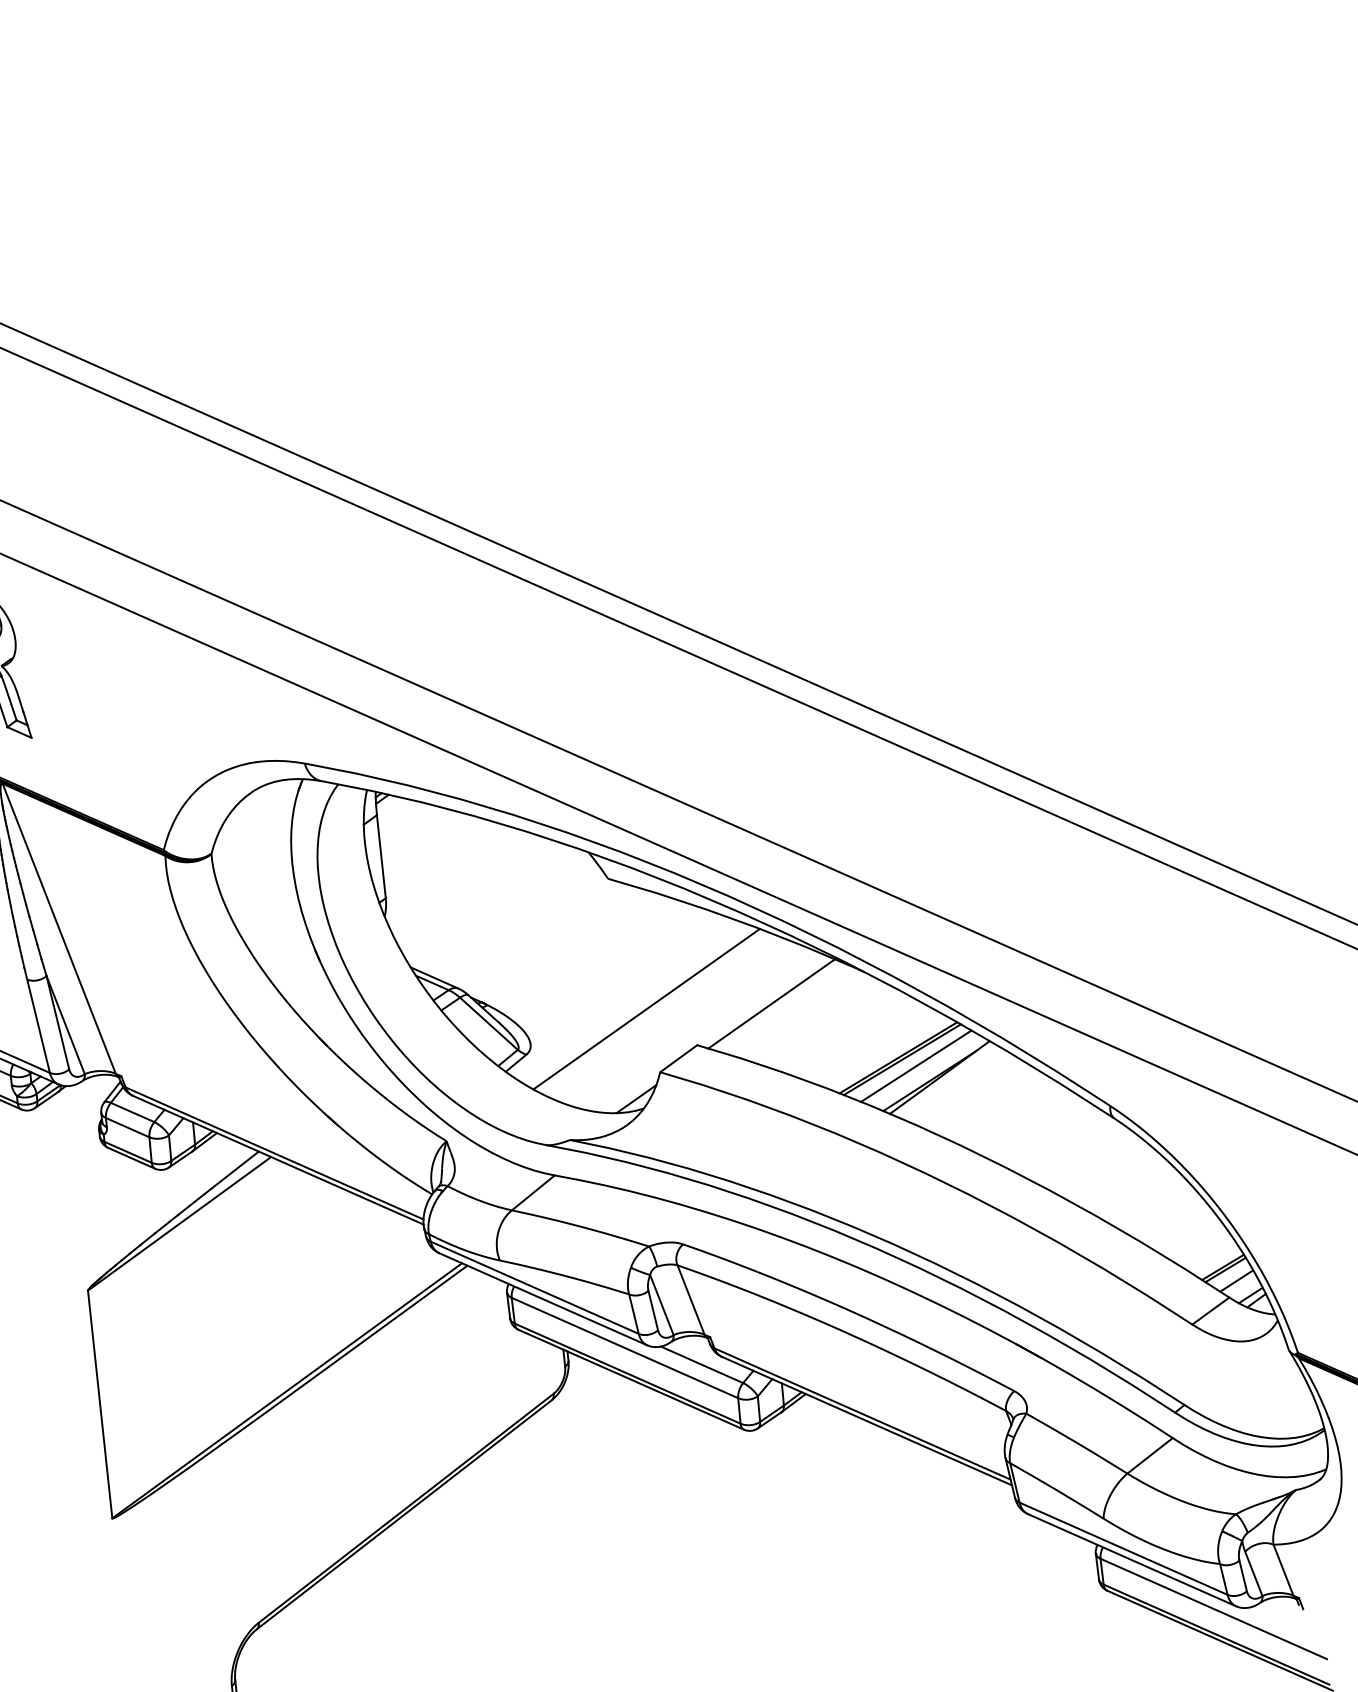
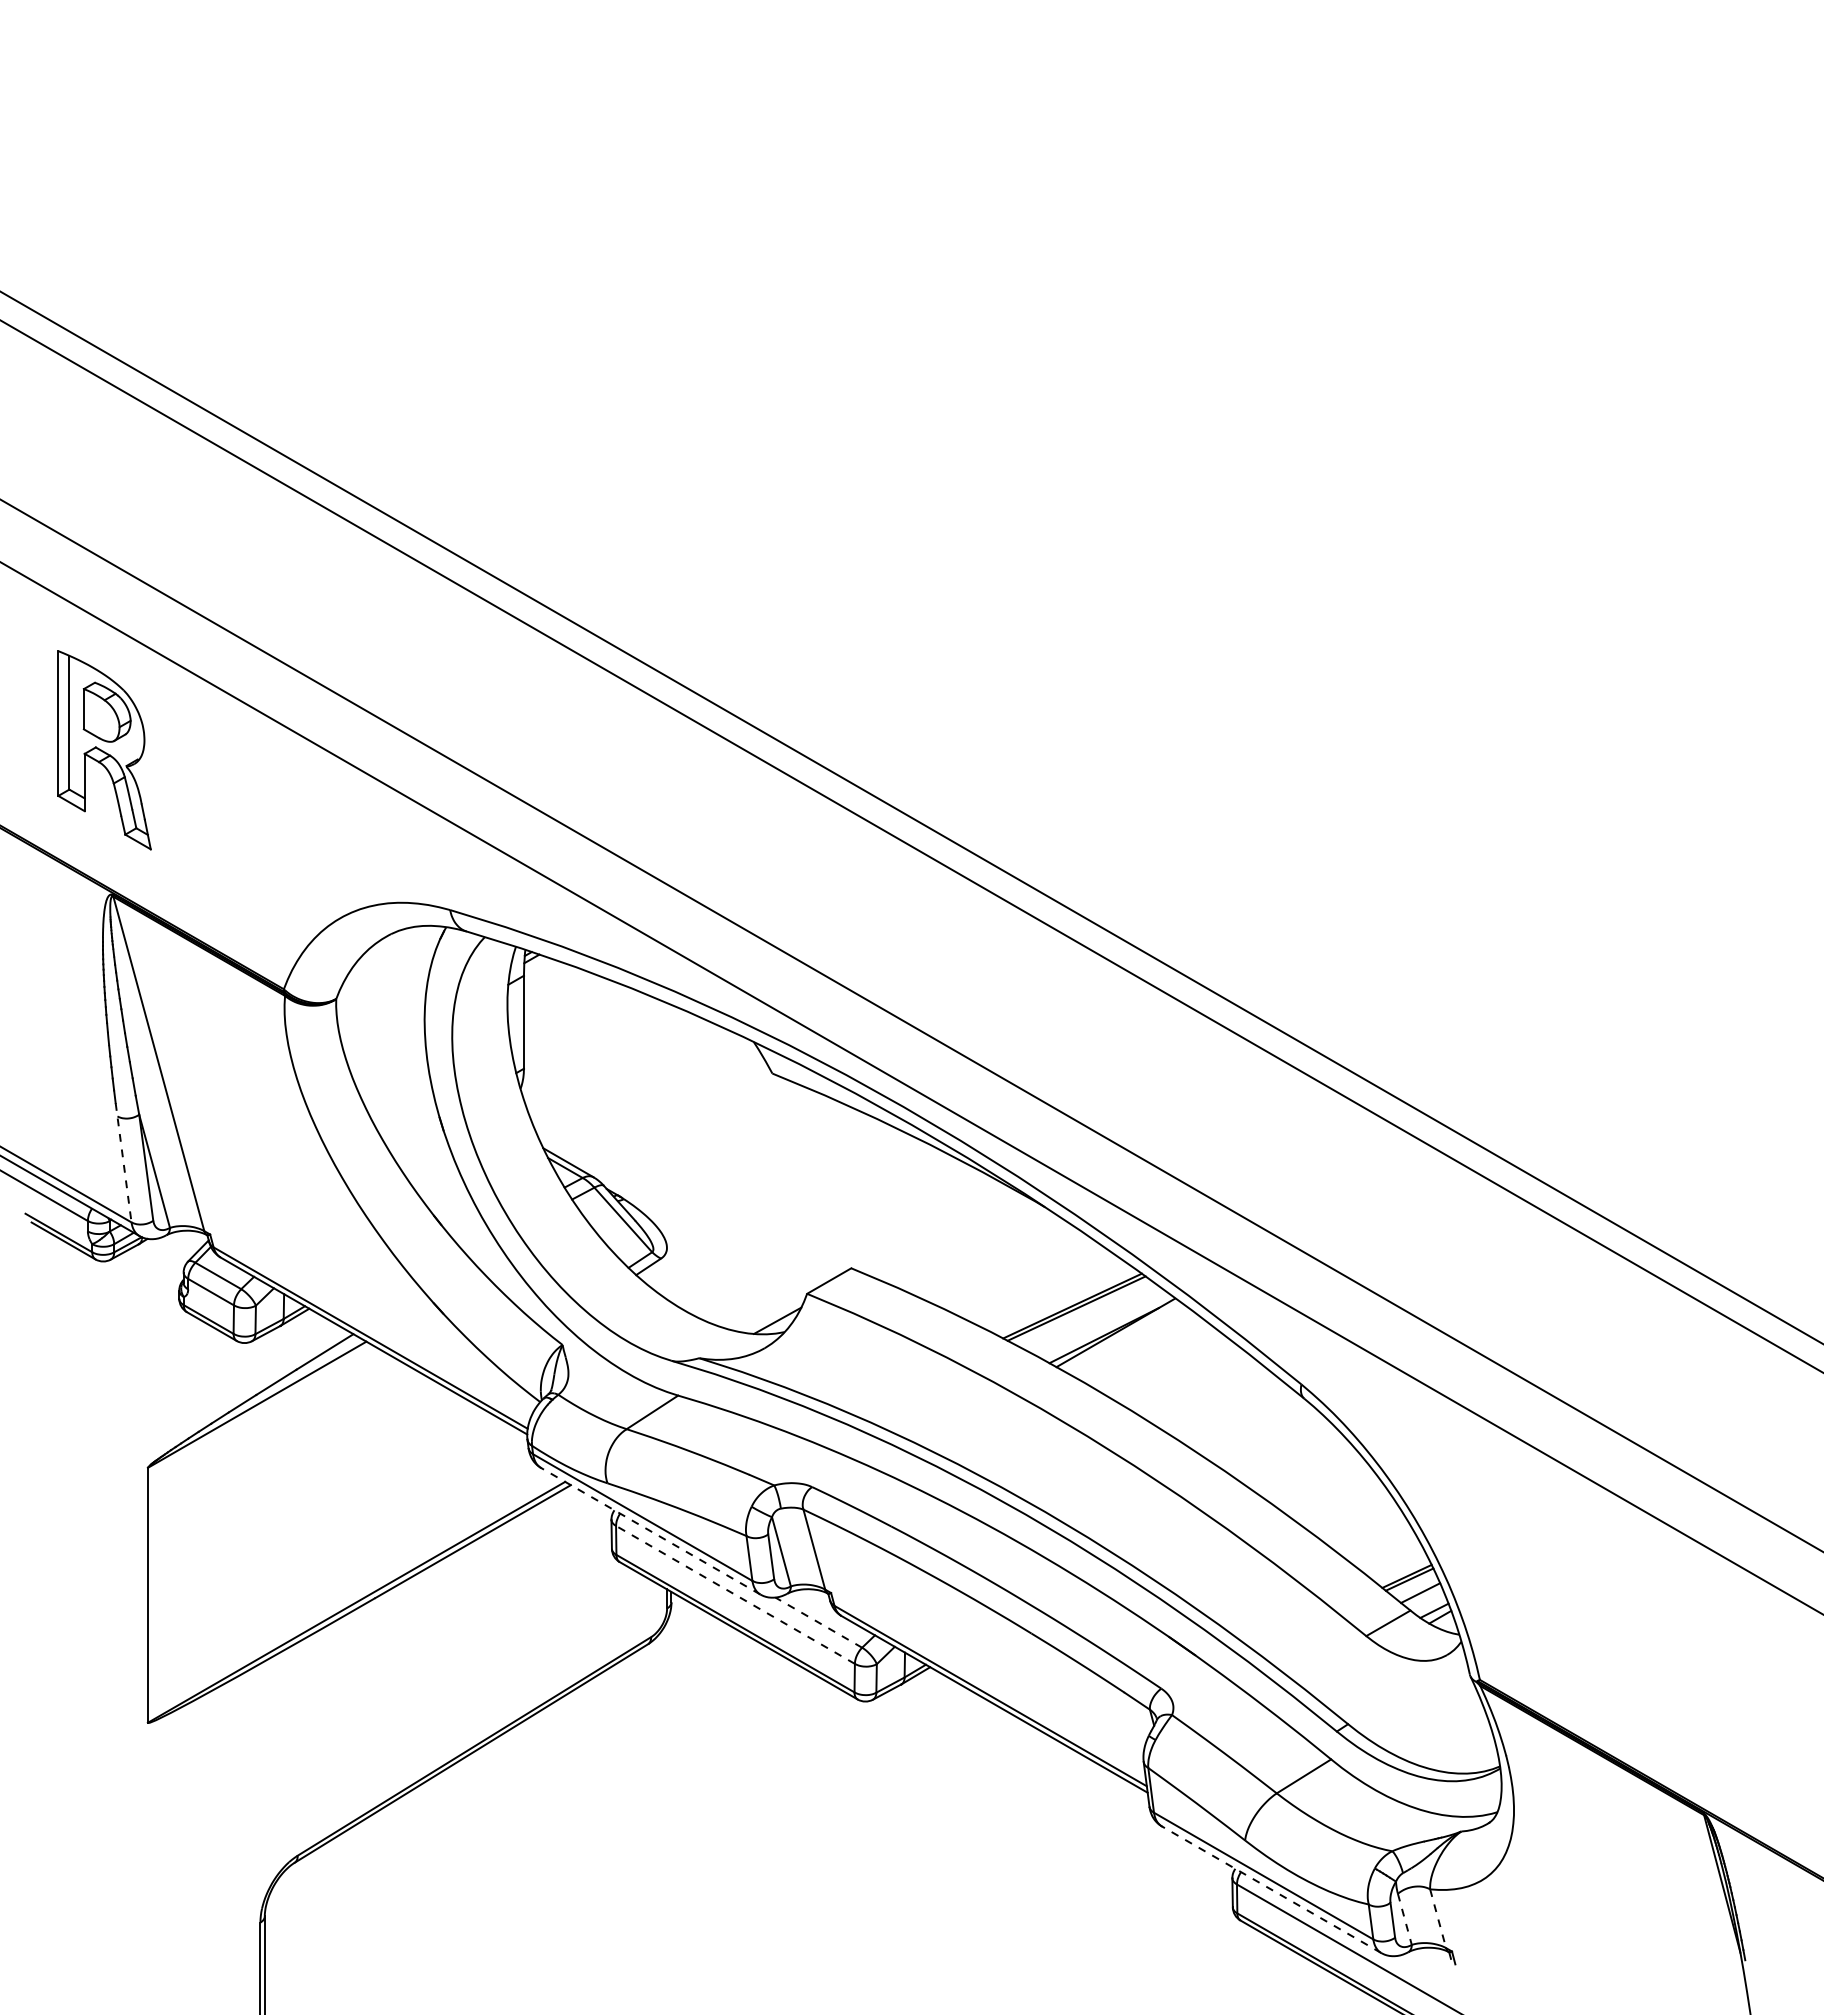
line: (771, 1004) -> (938, 1231), removed
line: (646, 1009) -> (799, 1222), removed
line: (37, 1021) -> (123, 1163), solid -> dashed
line: (915, 1066) -> (1090, 1317), removed
line: (542, 1299) -> (650, 1531), solid -> dashed
line: (624, 1347) -> (735, 1594), solid -> dashed
line: (701, 1364) -> (818, 1622), solid -> dashed
line: (1131, 1559) -> (1271, 1889), solid -> dashed
line: (1283, 1570) -> (1438, 1919), solid -> dashed
line: (1254, 1573) -> (1405, 1919), solid -> dashed

